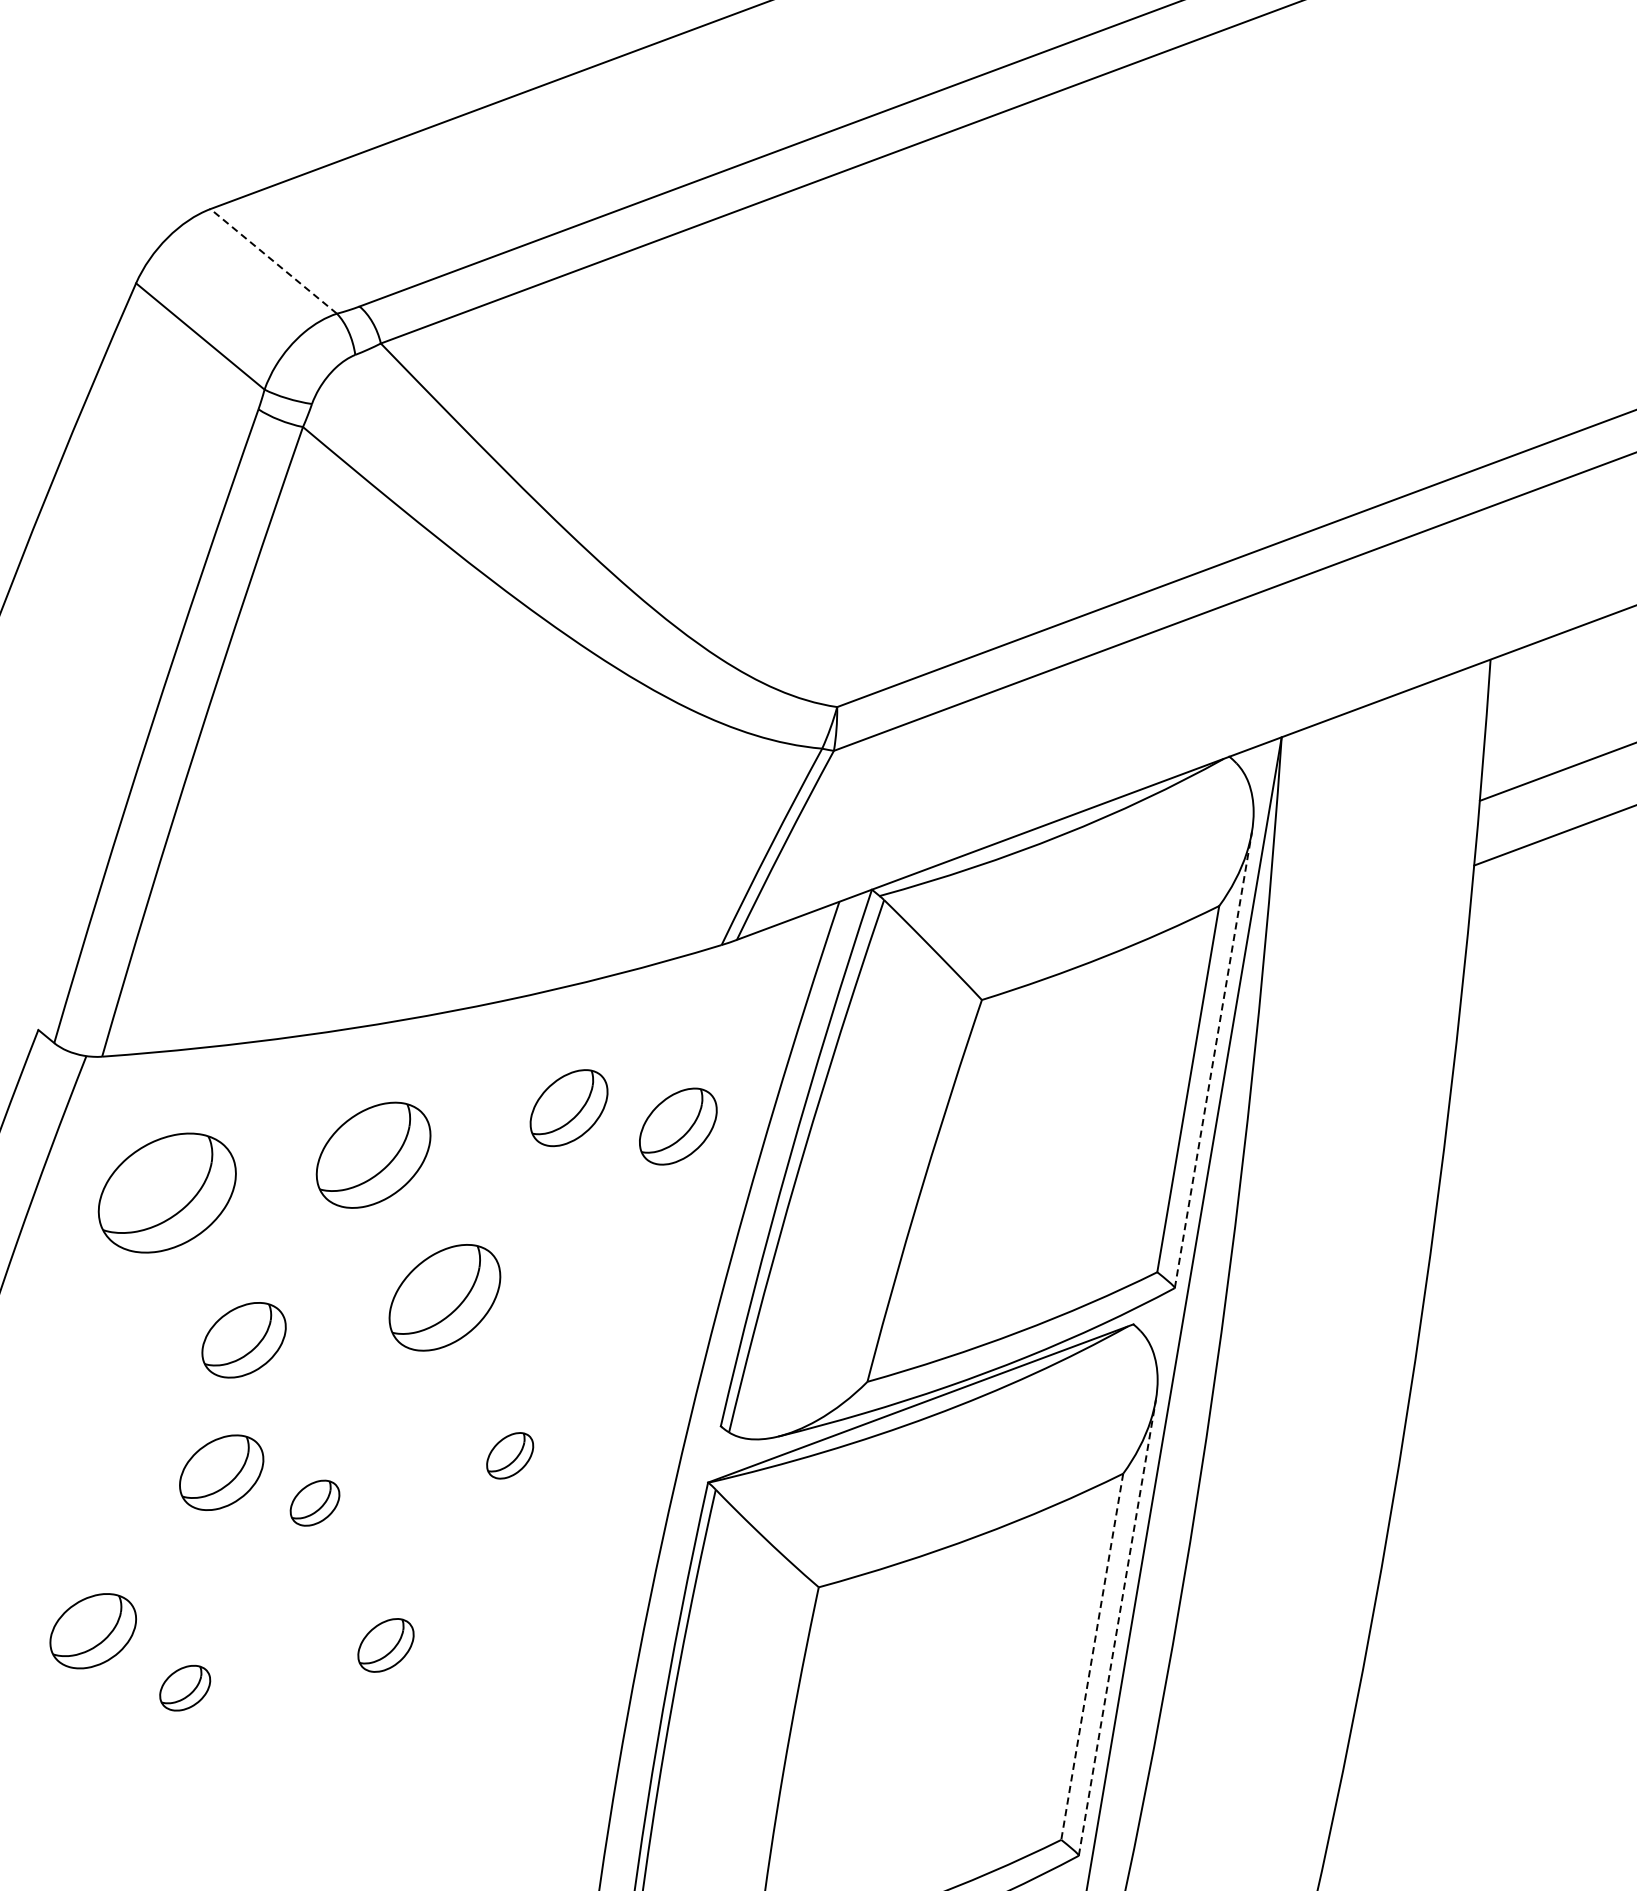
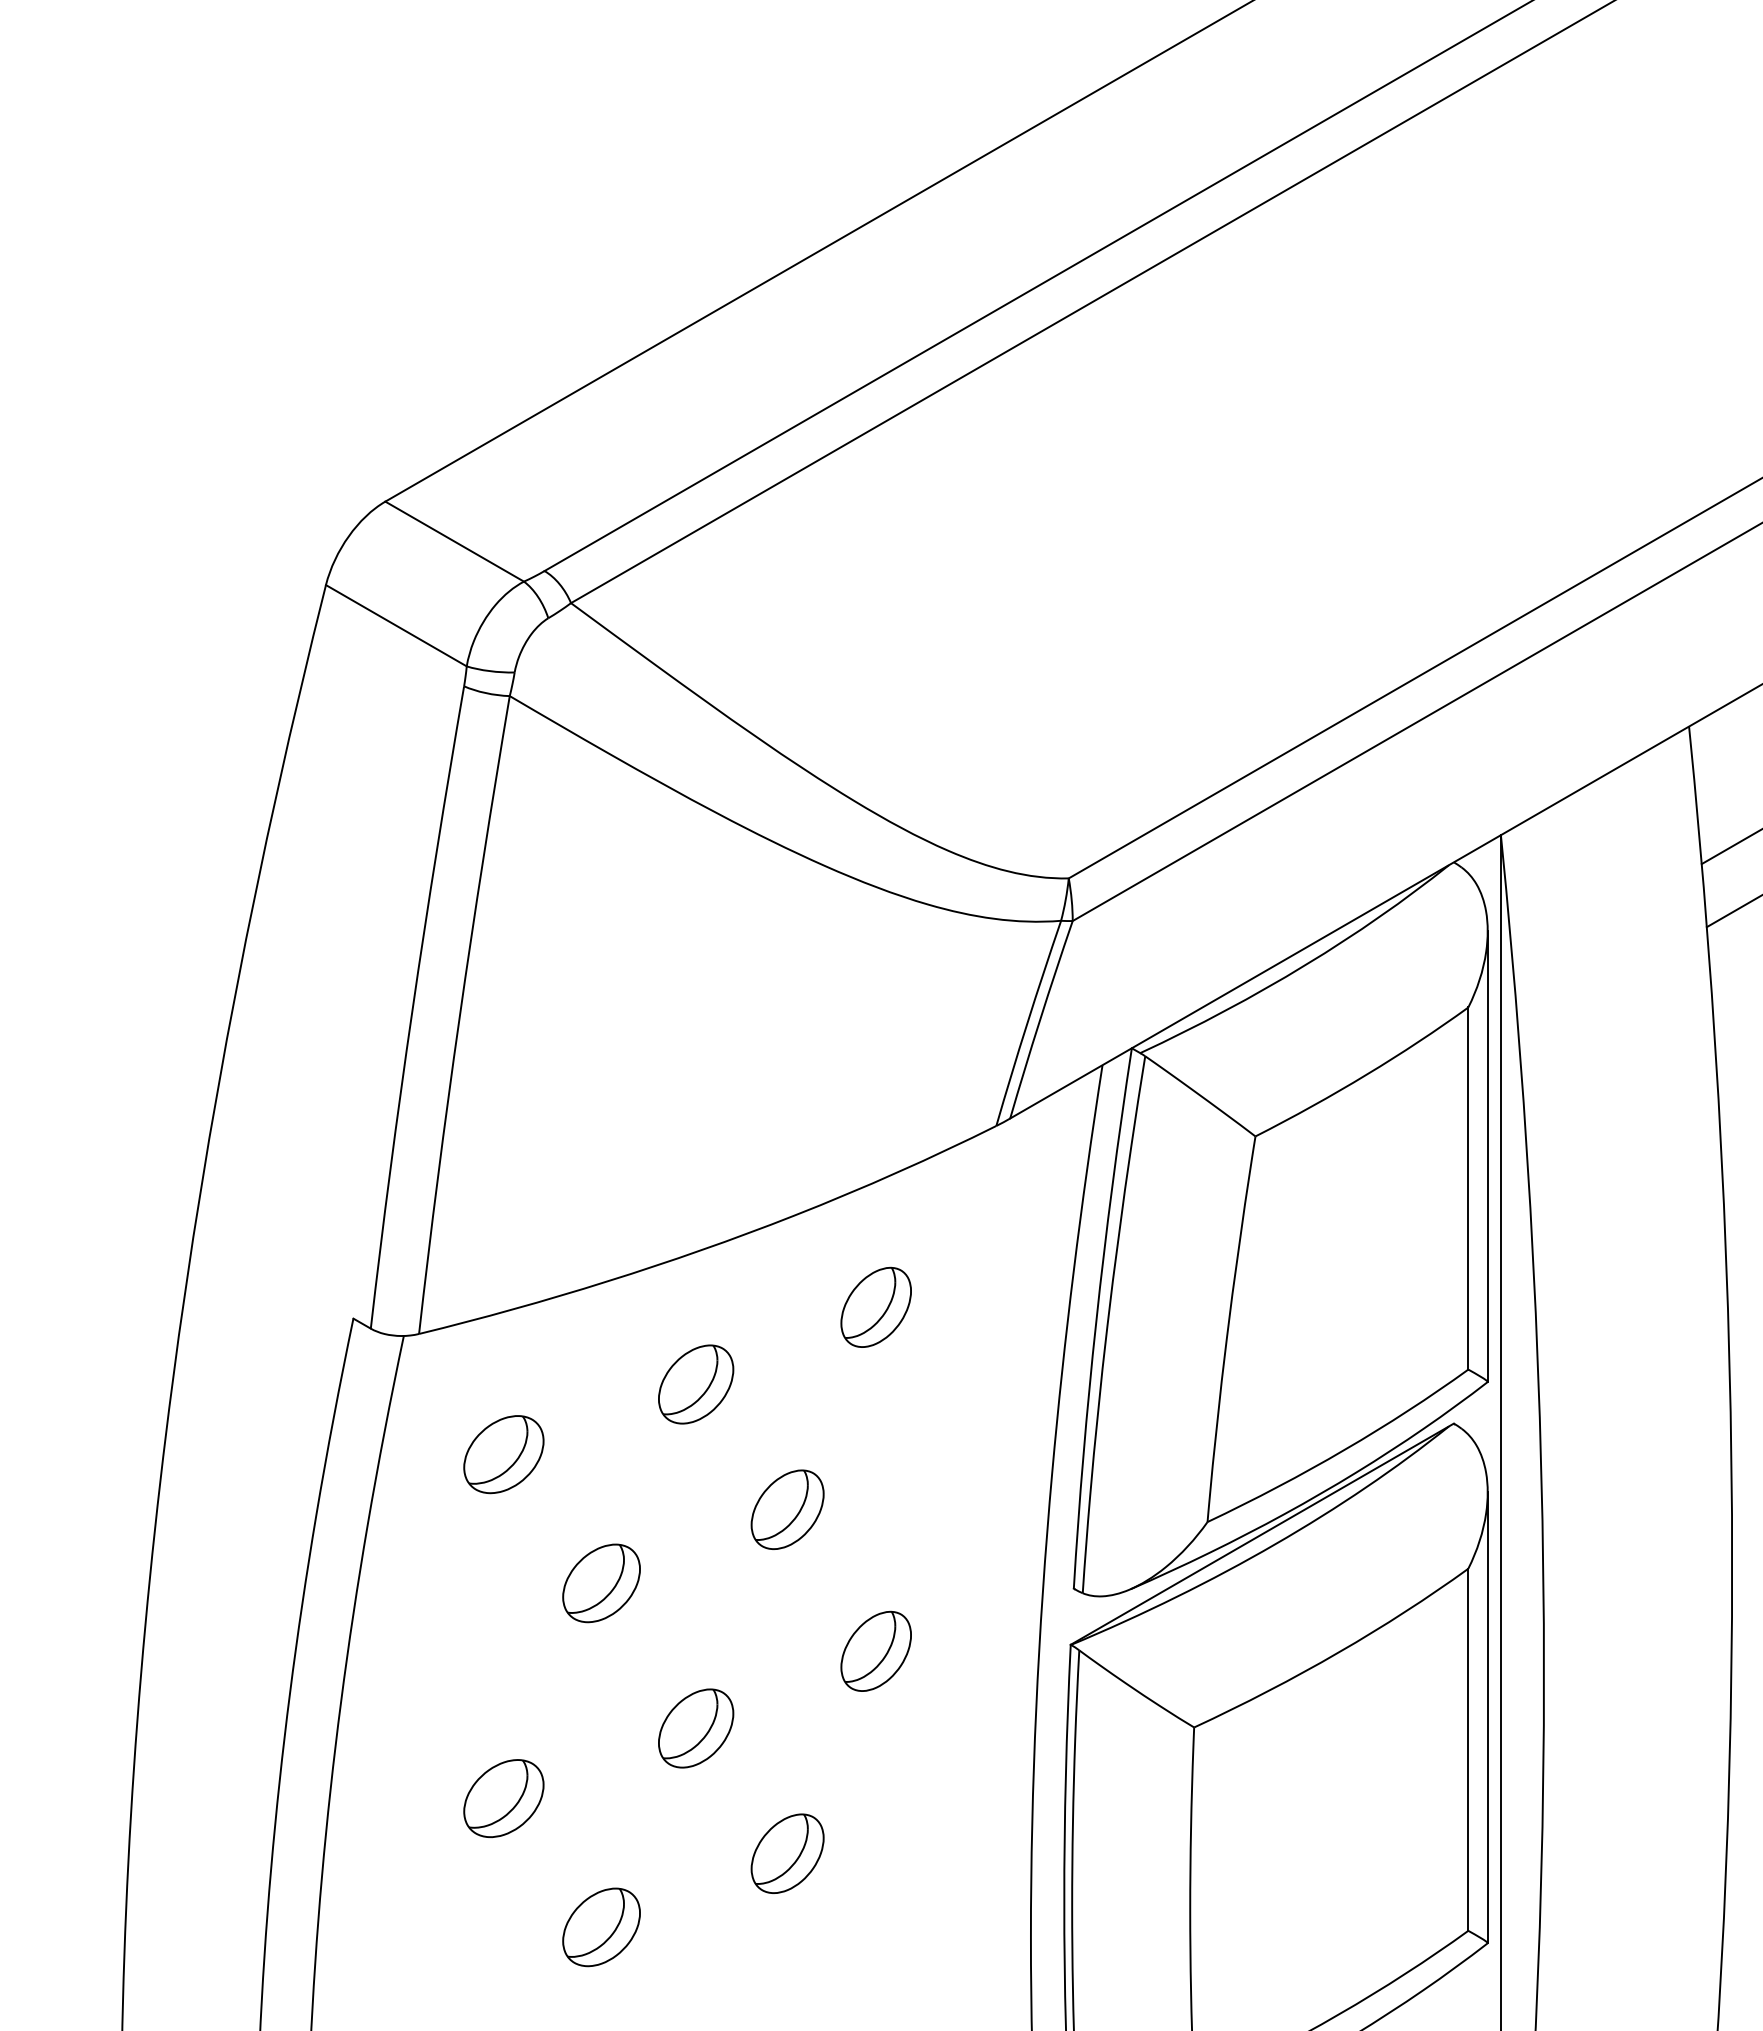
line: (273, 261) -> (454, 541), dashed -> solid
line: (1213, 1059) -> (1487, 1156), dashed -> solid
part: (677, 1125) -> (983, 1306), removed
part: (374, 1155) -> (696, 1384), size x0.71
part: (166, 1193) -> (503, 1454), size x0.62
part: (444, 1297) -> (787, 1509), size x0.71
part: (509, 1454) -> (875, 1650), size x1.67
part: (221, 1472) -> (601, 1714), removed
part: (315, 1503) -> (696, 1728), size x1.67
line: (1117, 1627) -> (1487, 1717), dashed -> solid
part: (92, 1631) -> (503, 1798), moved
part: (385, 1645) -> (787, 1853), size x1.43
line: (1092, 1657) -> (1468, 1750), dashed -> solid
part: (185, 1688) -> (601, 1927), size x1.67

